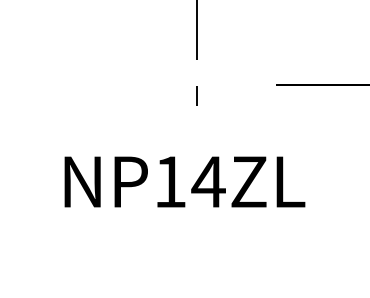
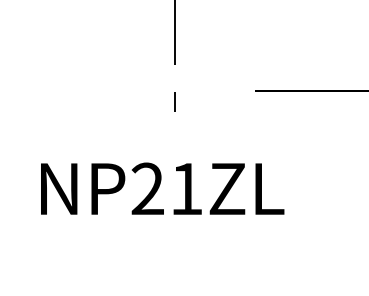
text: (189, 181) -> (167, 188), NP14ZL -> NP21ZL

